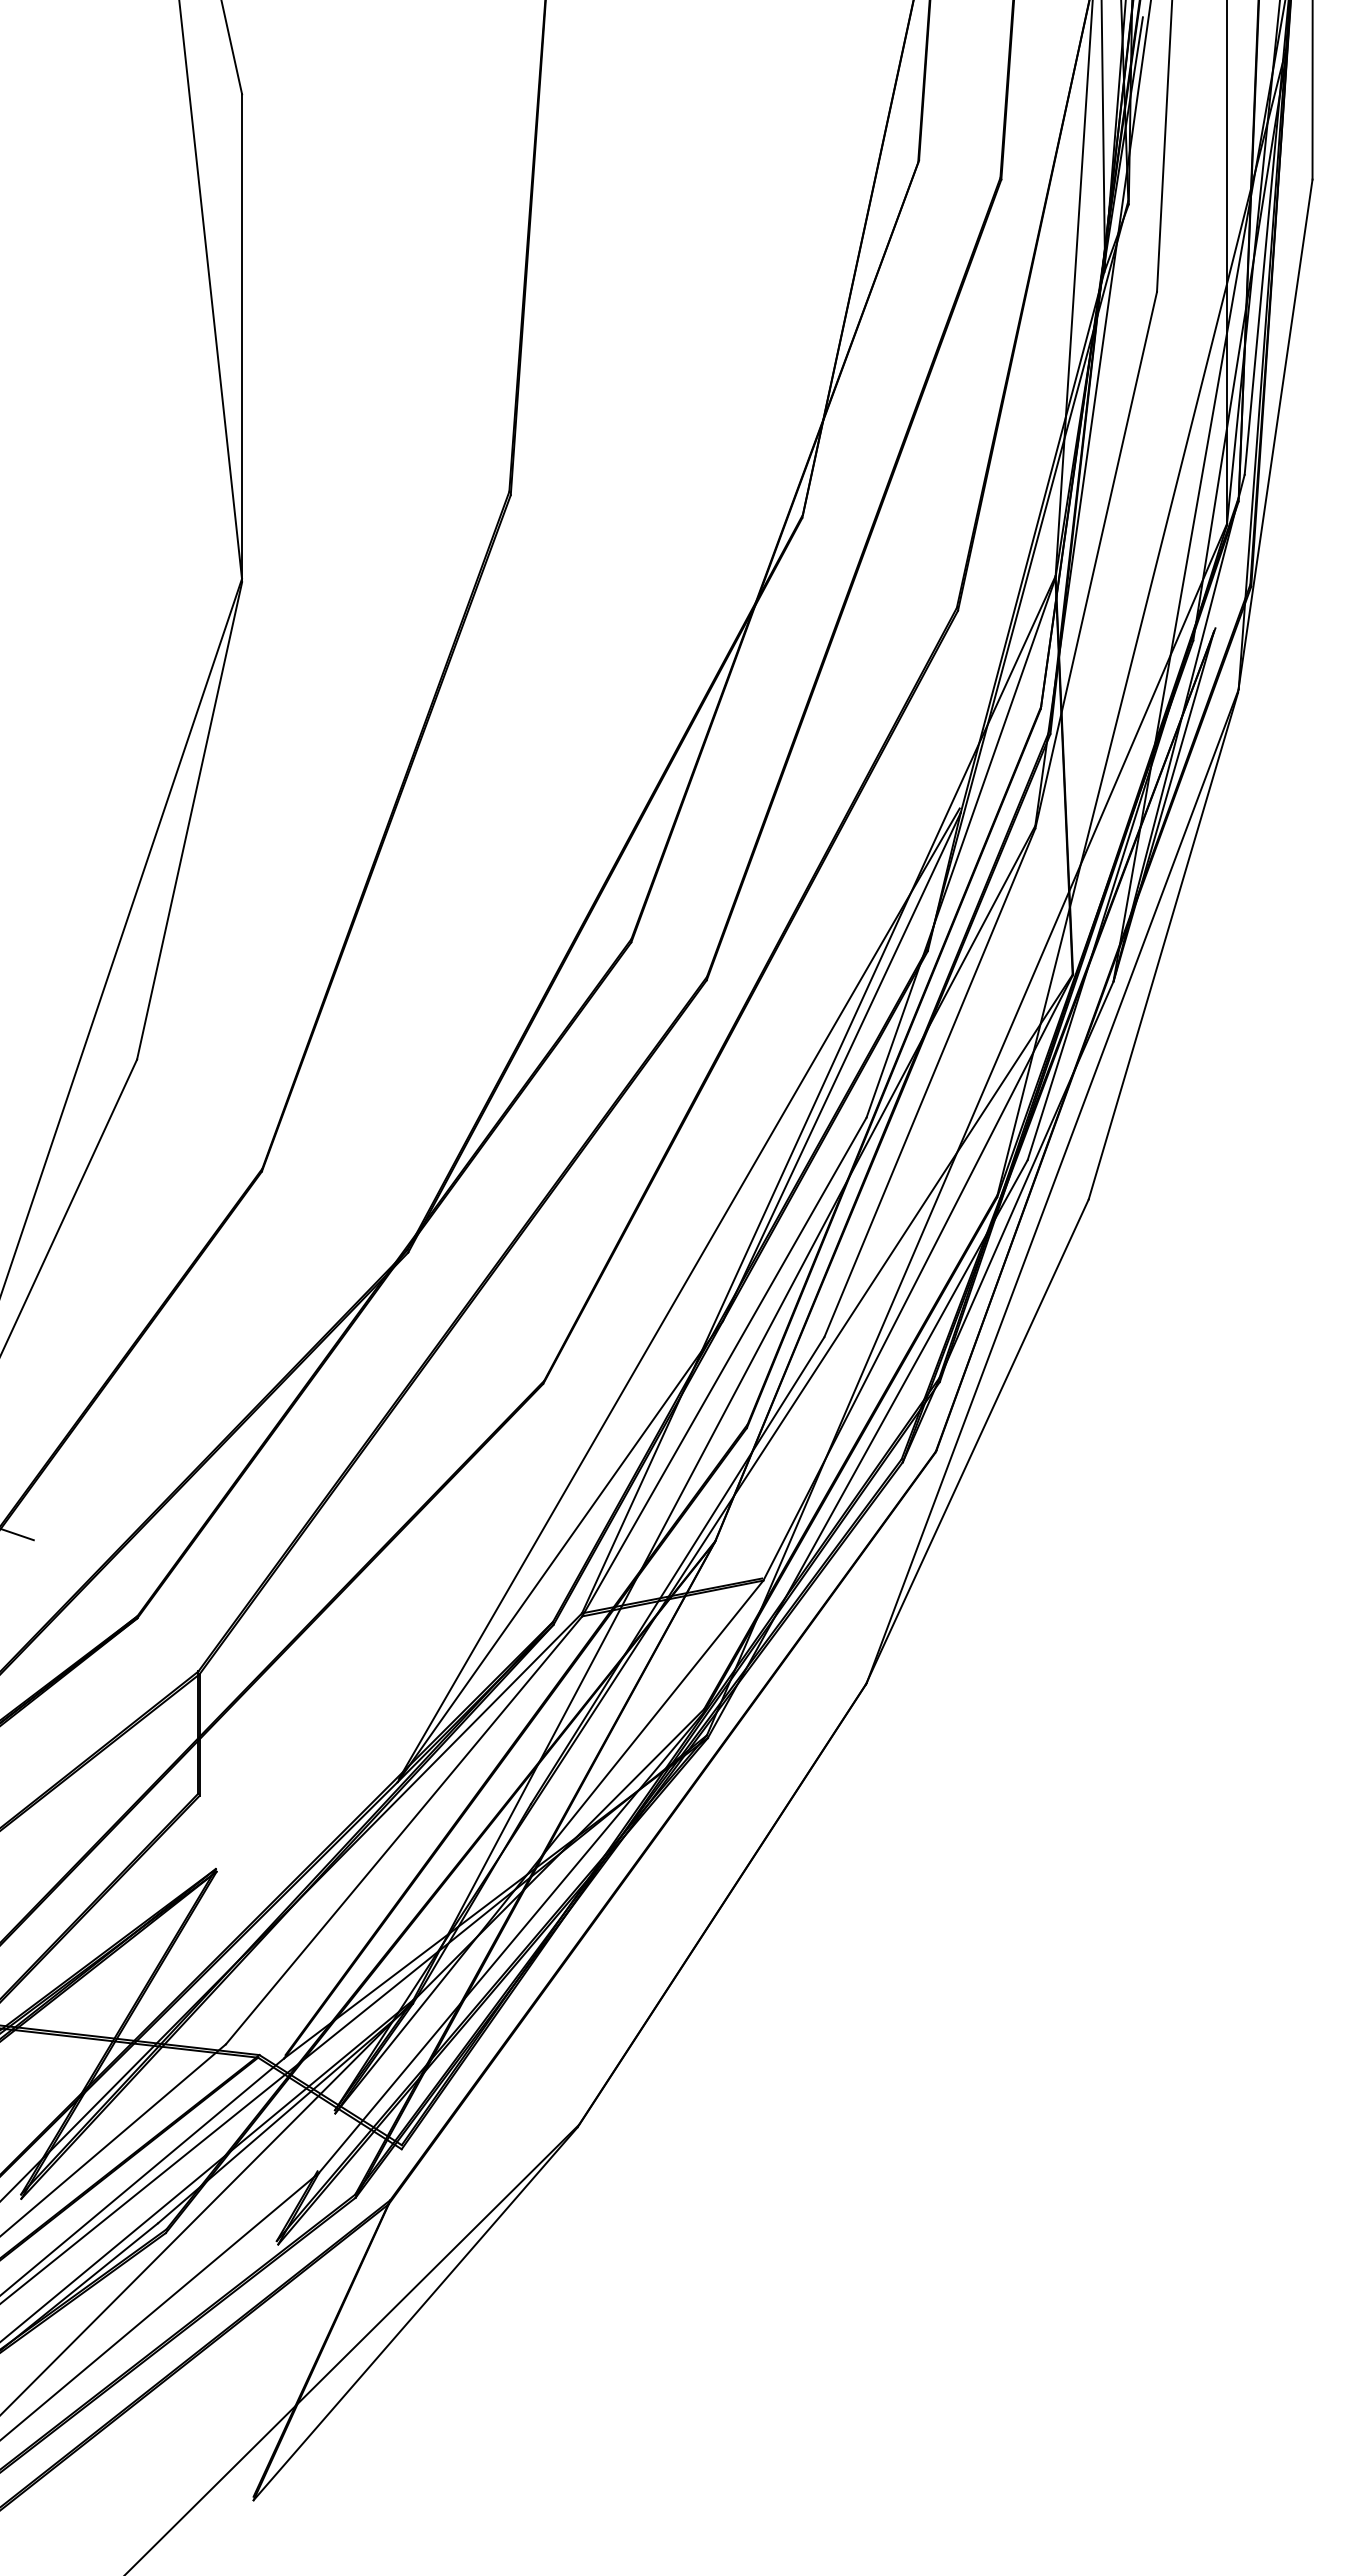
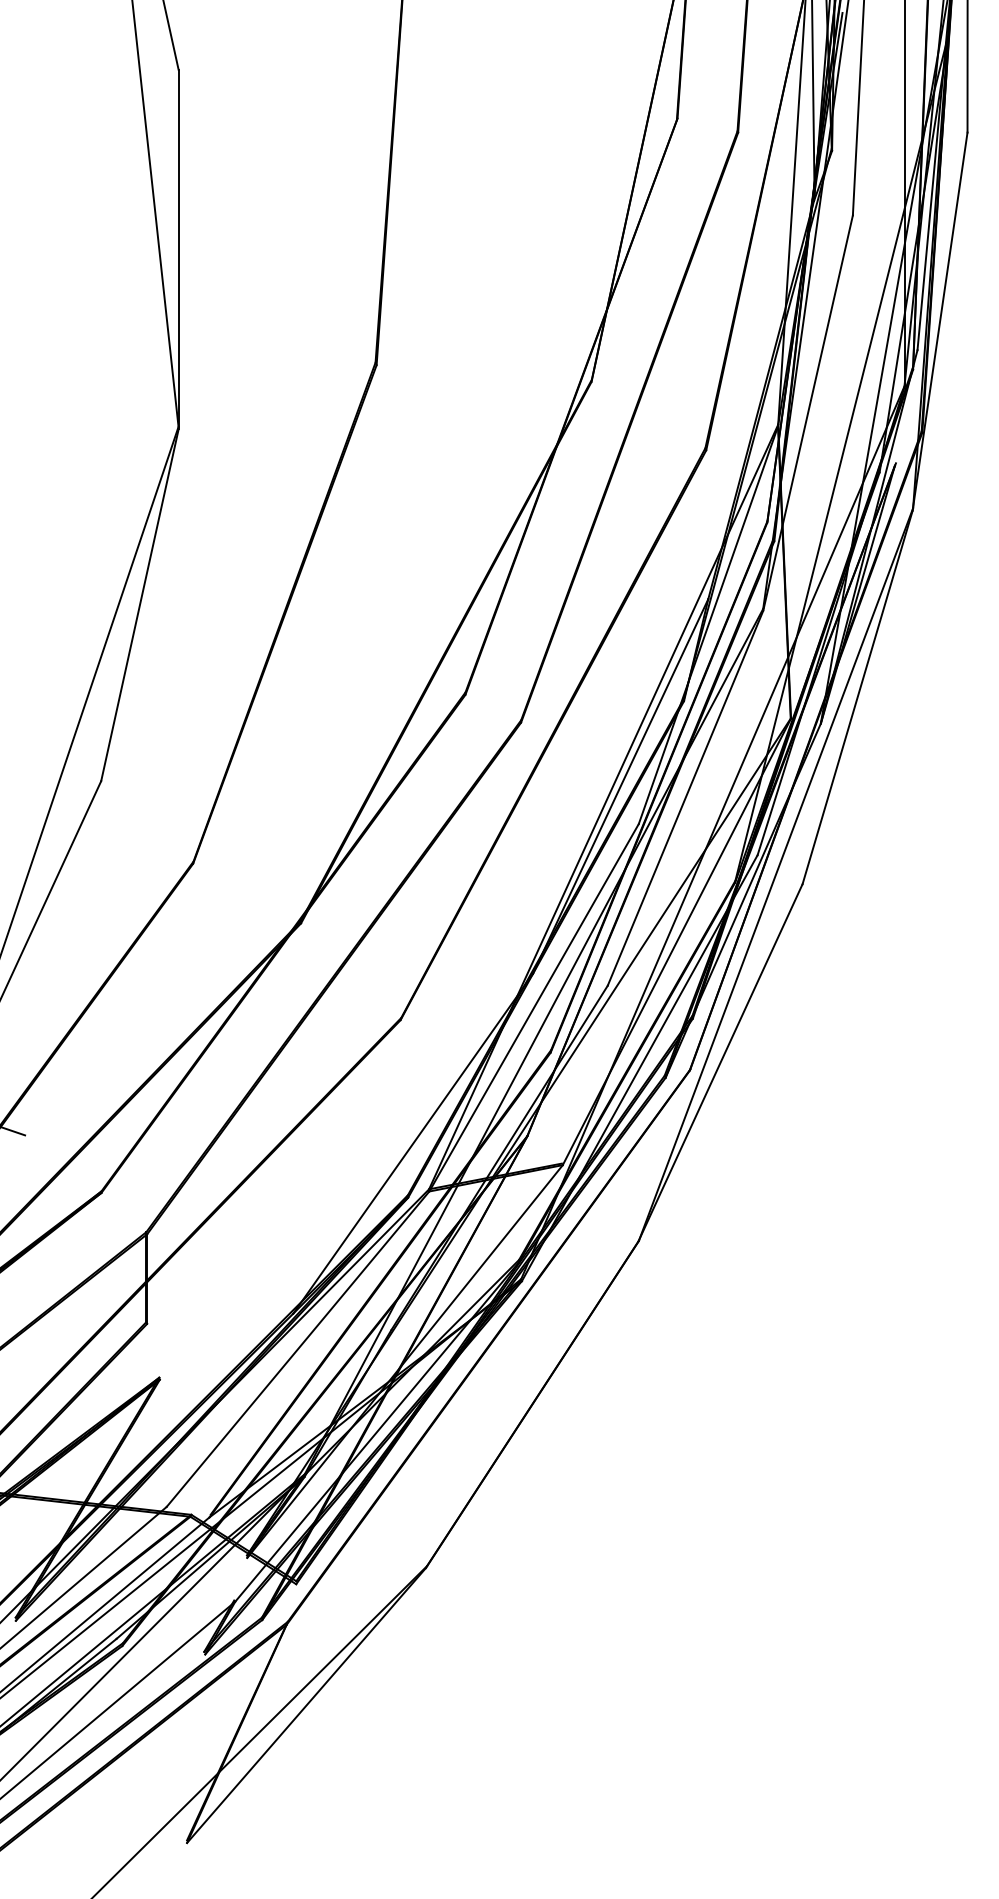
line: (678, 1293) -> (500, 953), removed

